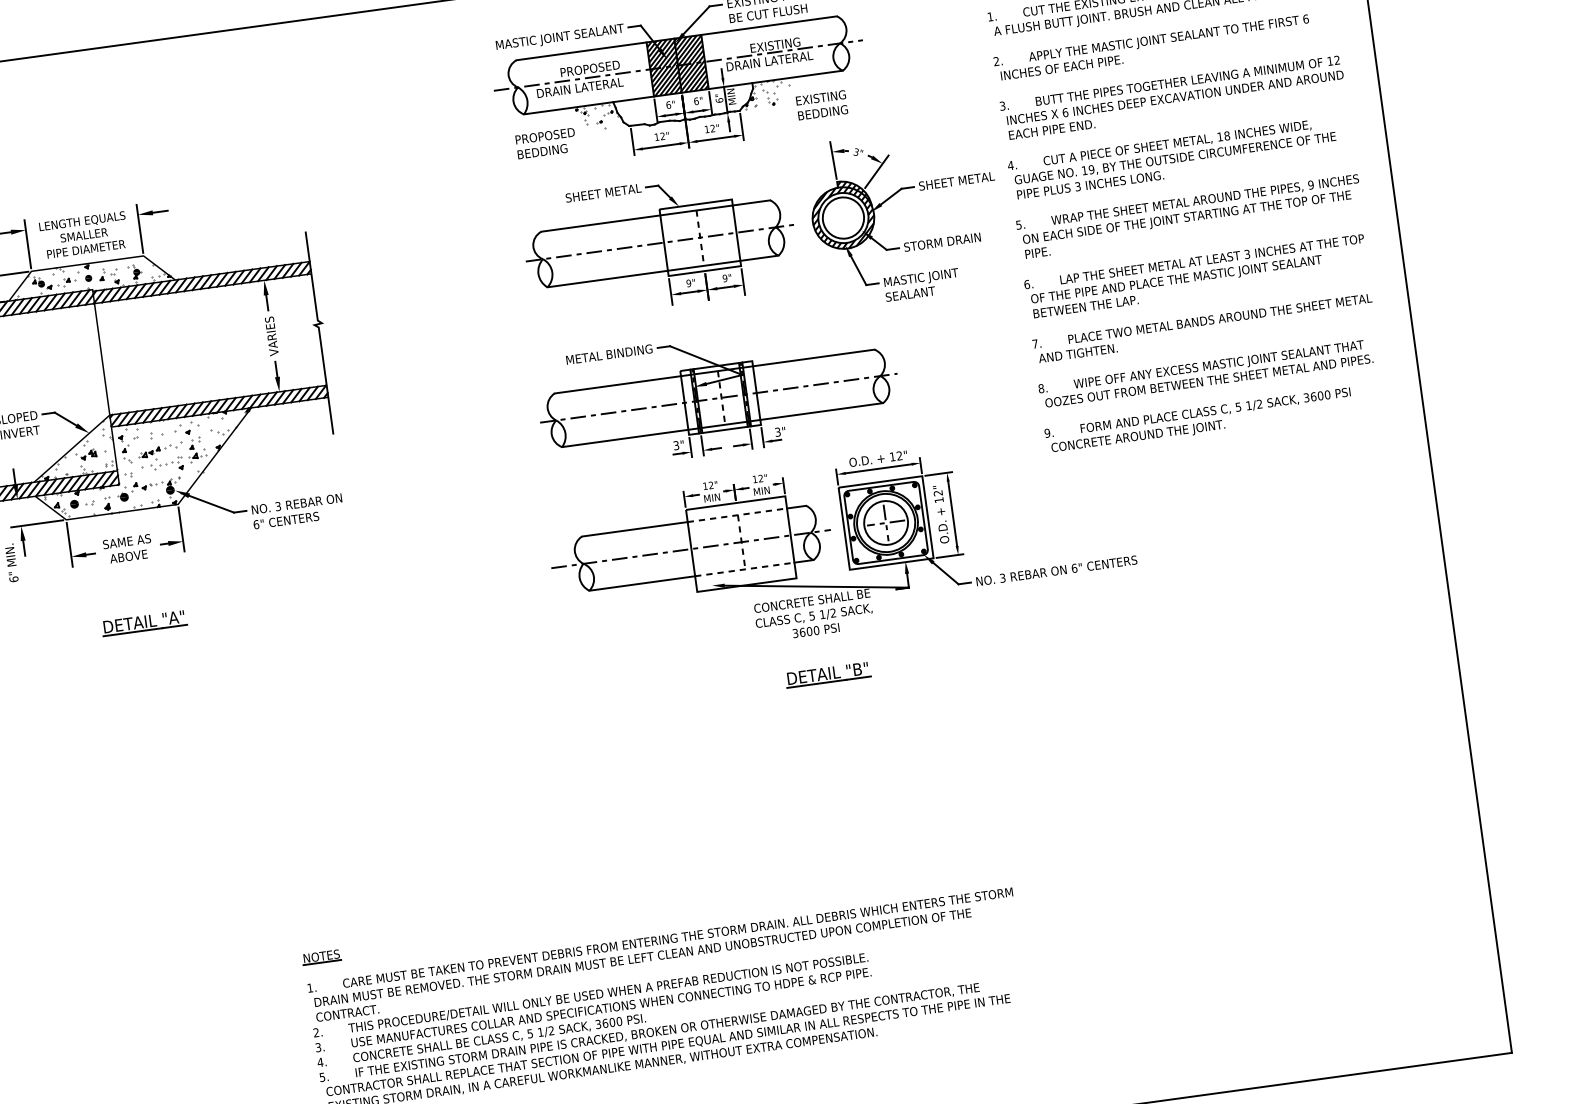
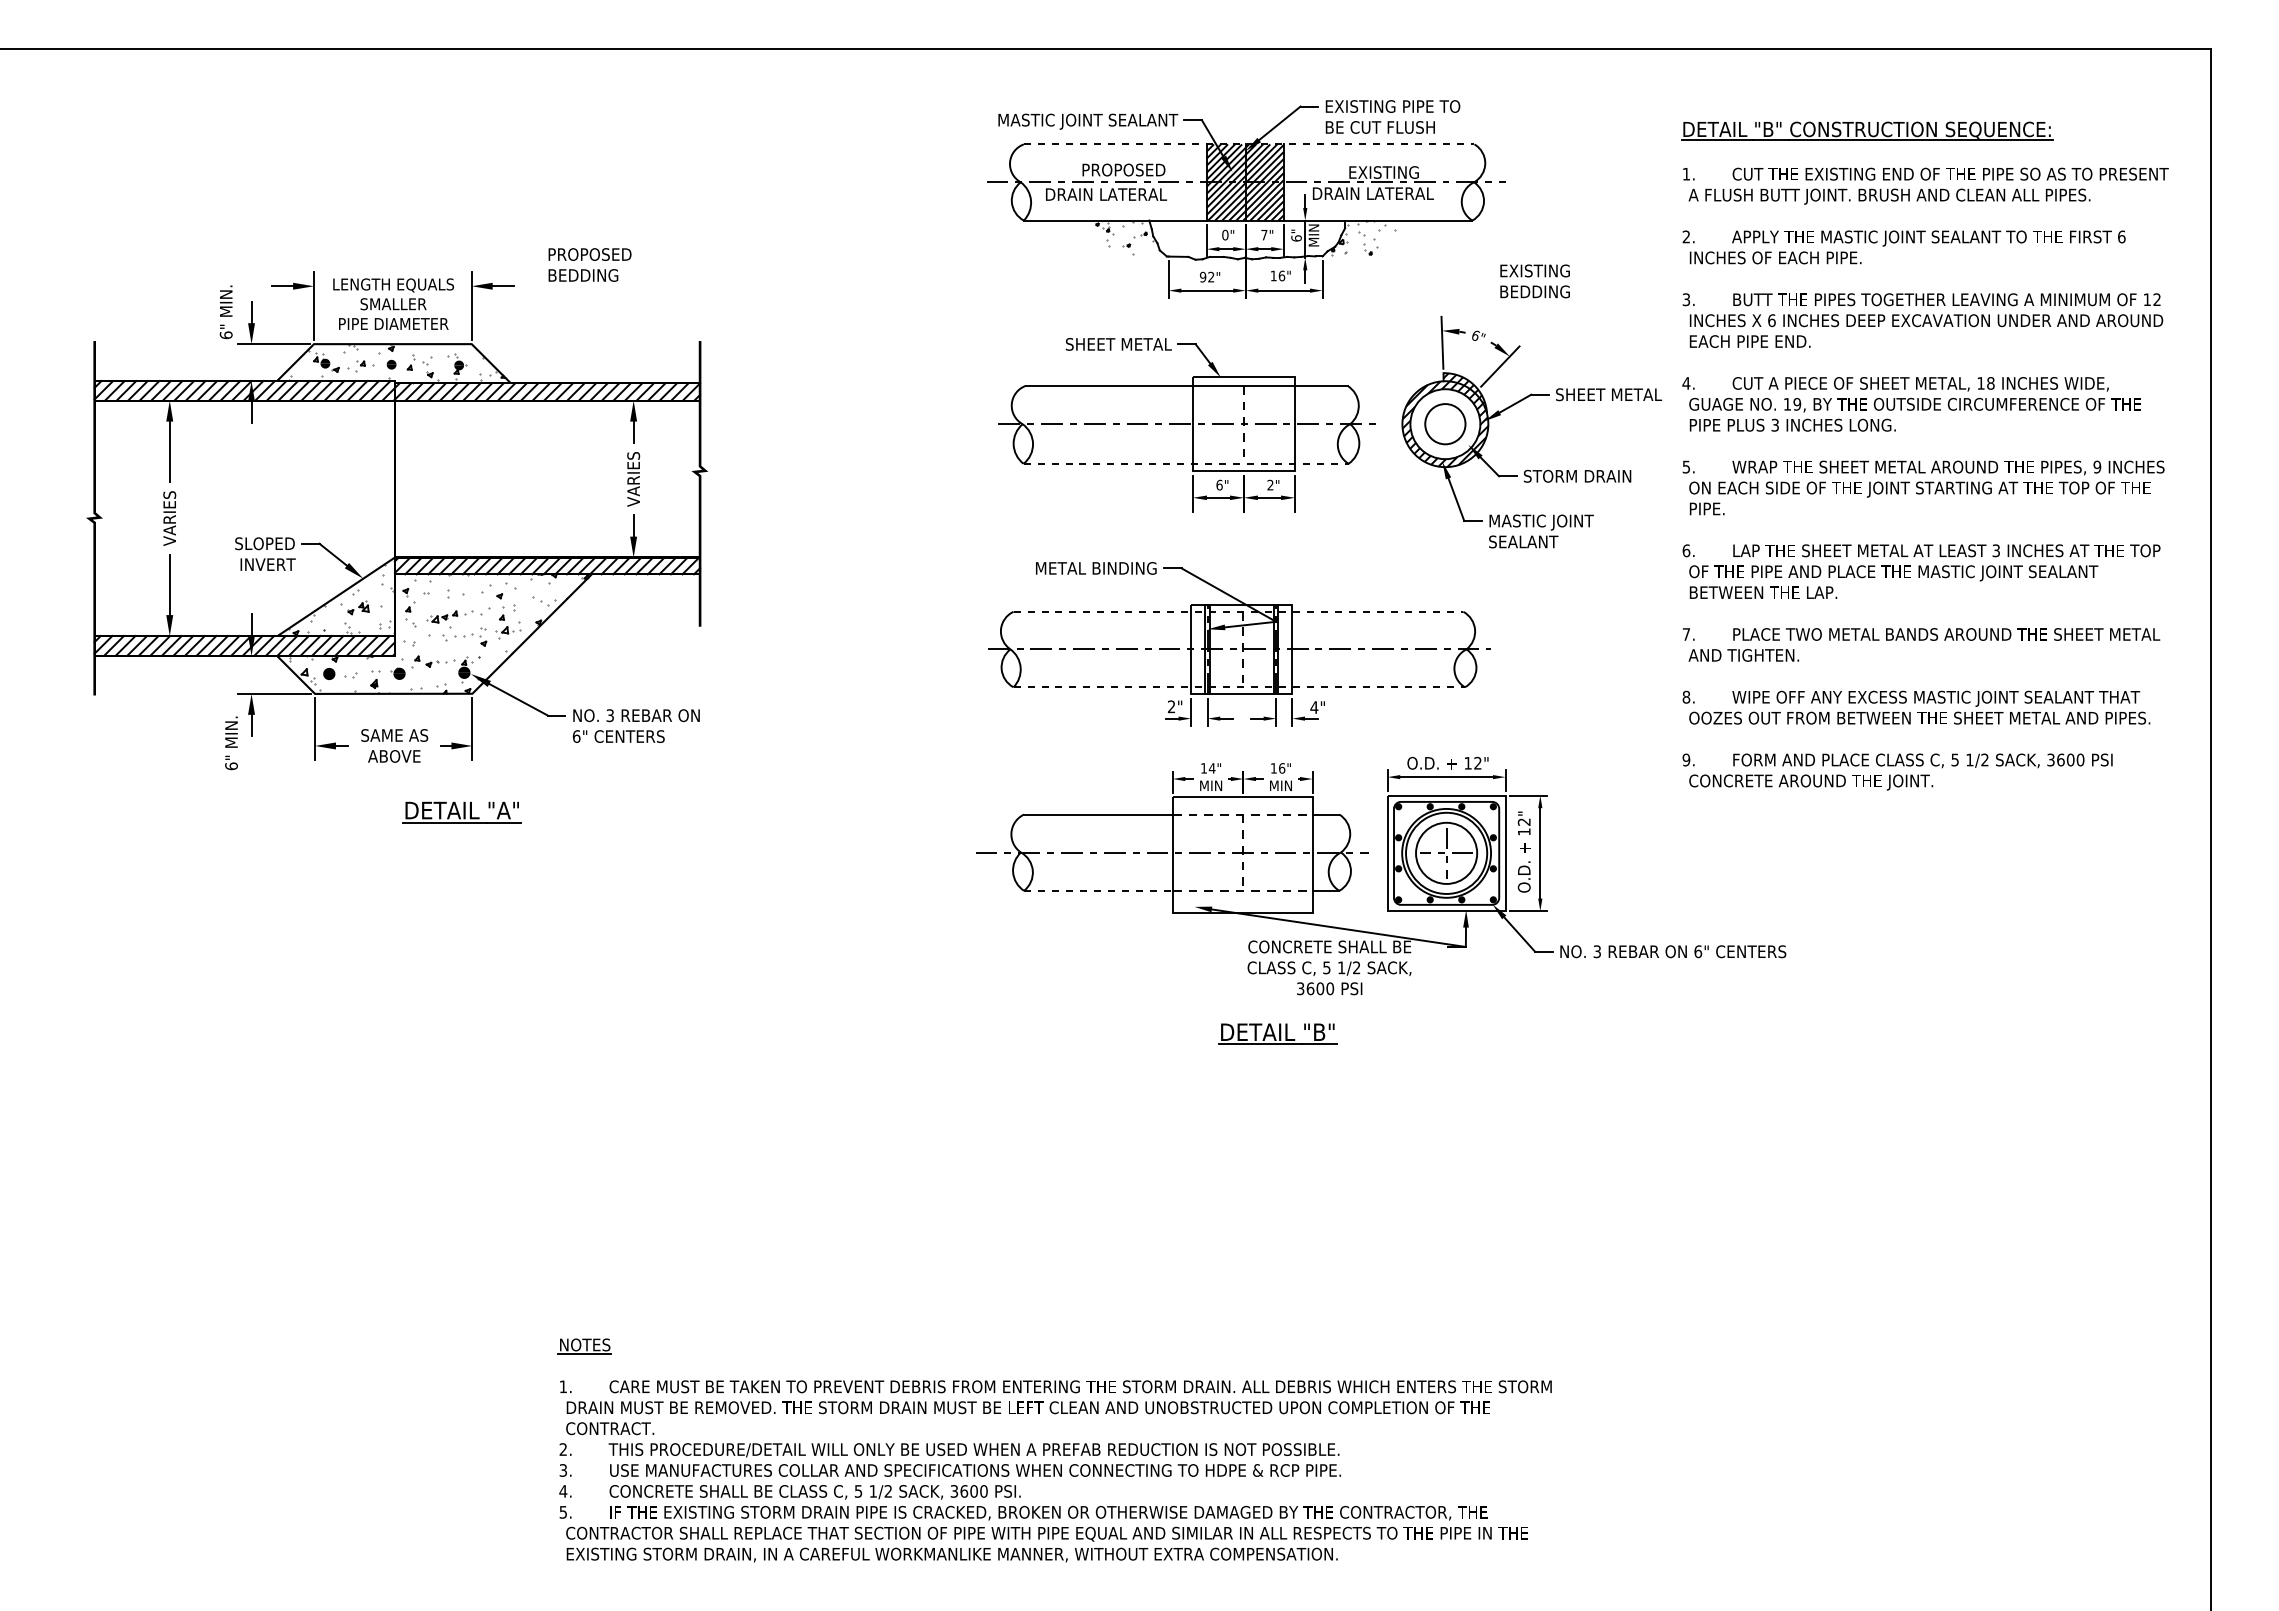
line: (676, 38) -> (1249, 144), solid -> dashed
text: (696, 100) -> (1264, 234), 6" -> 7"
text: (668, 104) -> (1225, 234), 6" -> 0"
text: (821, 105) -> (1534, 281), moved
text: (712, 128) -> (1281, 275), 12" -> 16"
text: (656, 136) -> (1202, 276), 12" -> 92"
text: (545, 143) -> (589, 264), moved
text: (856, 152) -> (1475, 335), 3" -> 6"
circle: (843, 217) -> (1445, 423), size x0.7
line: (663, 271) -> (1186, 463), solid -> dashed
text: (725, 278) -> (1270, 485), 9" -> 2"
text: (688, 282) -> (1219, 484), 9" -> 6"
line: (714, 371) -> (1238, 611), solid -> dashed
line: (722, 425) -> (1239, 687), solid -> dashed
text: (778, 432) -> (1314, 707), 3" -> 4"
text: (676, 446) -> (1171, 707), 3" -> 2"
text: (761, 478) -> (1282, 768), 12" -> 16"
text: (710, 485) -> (1211, 768), 12" -> 14"
line: (642, 583) -> (1098, 890), solid -> dashed
part: (143, 623) -> (461, 812), moved
part: (827, 674) -> (1277, 1033), moved

